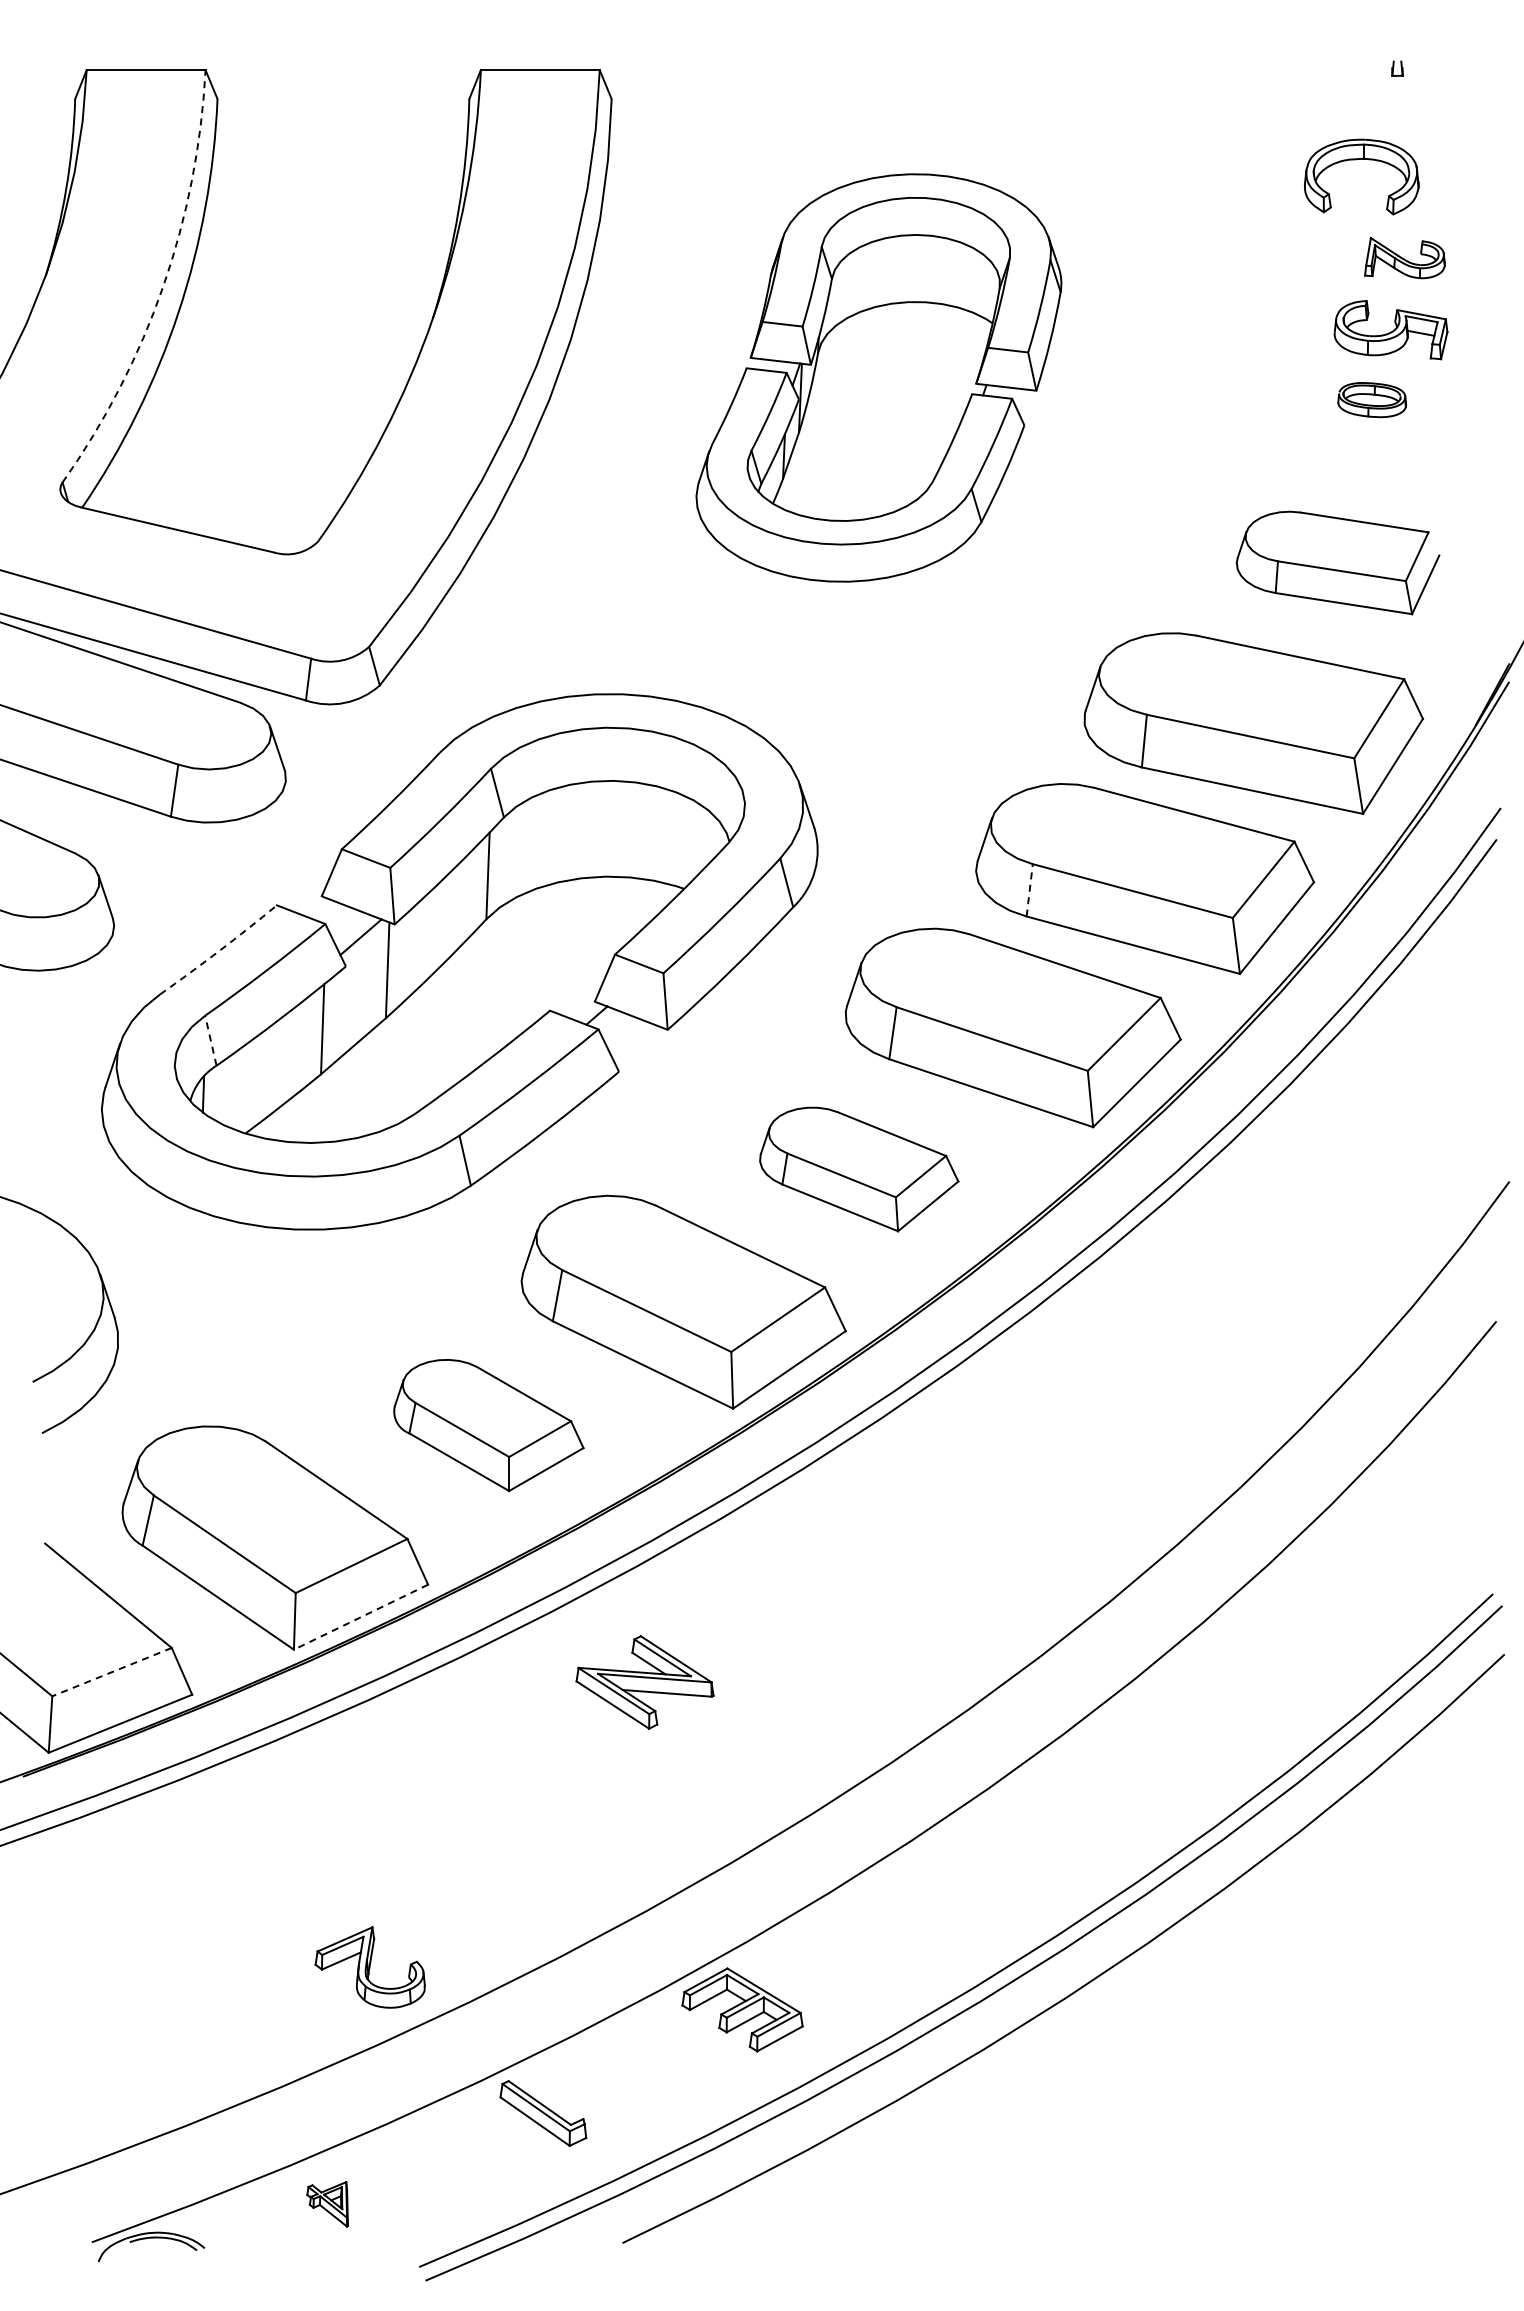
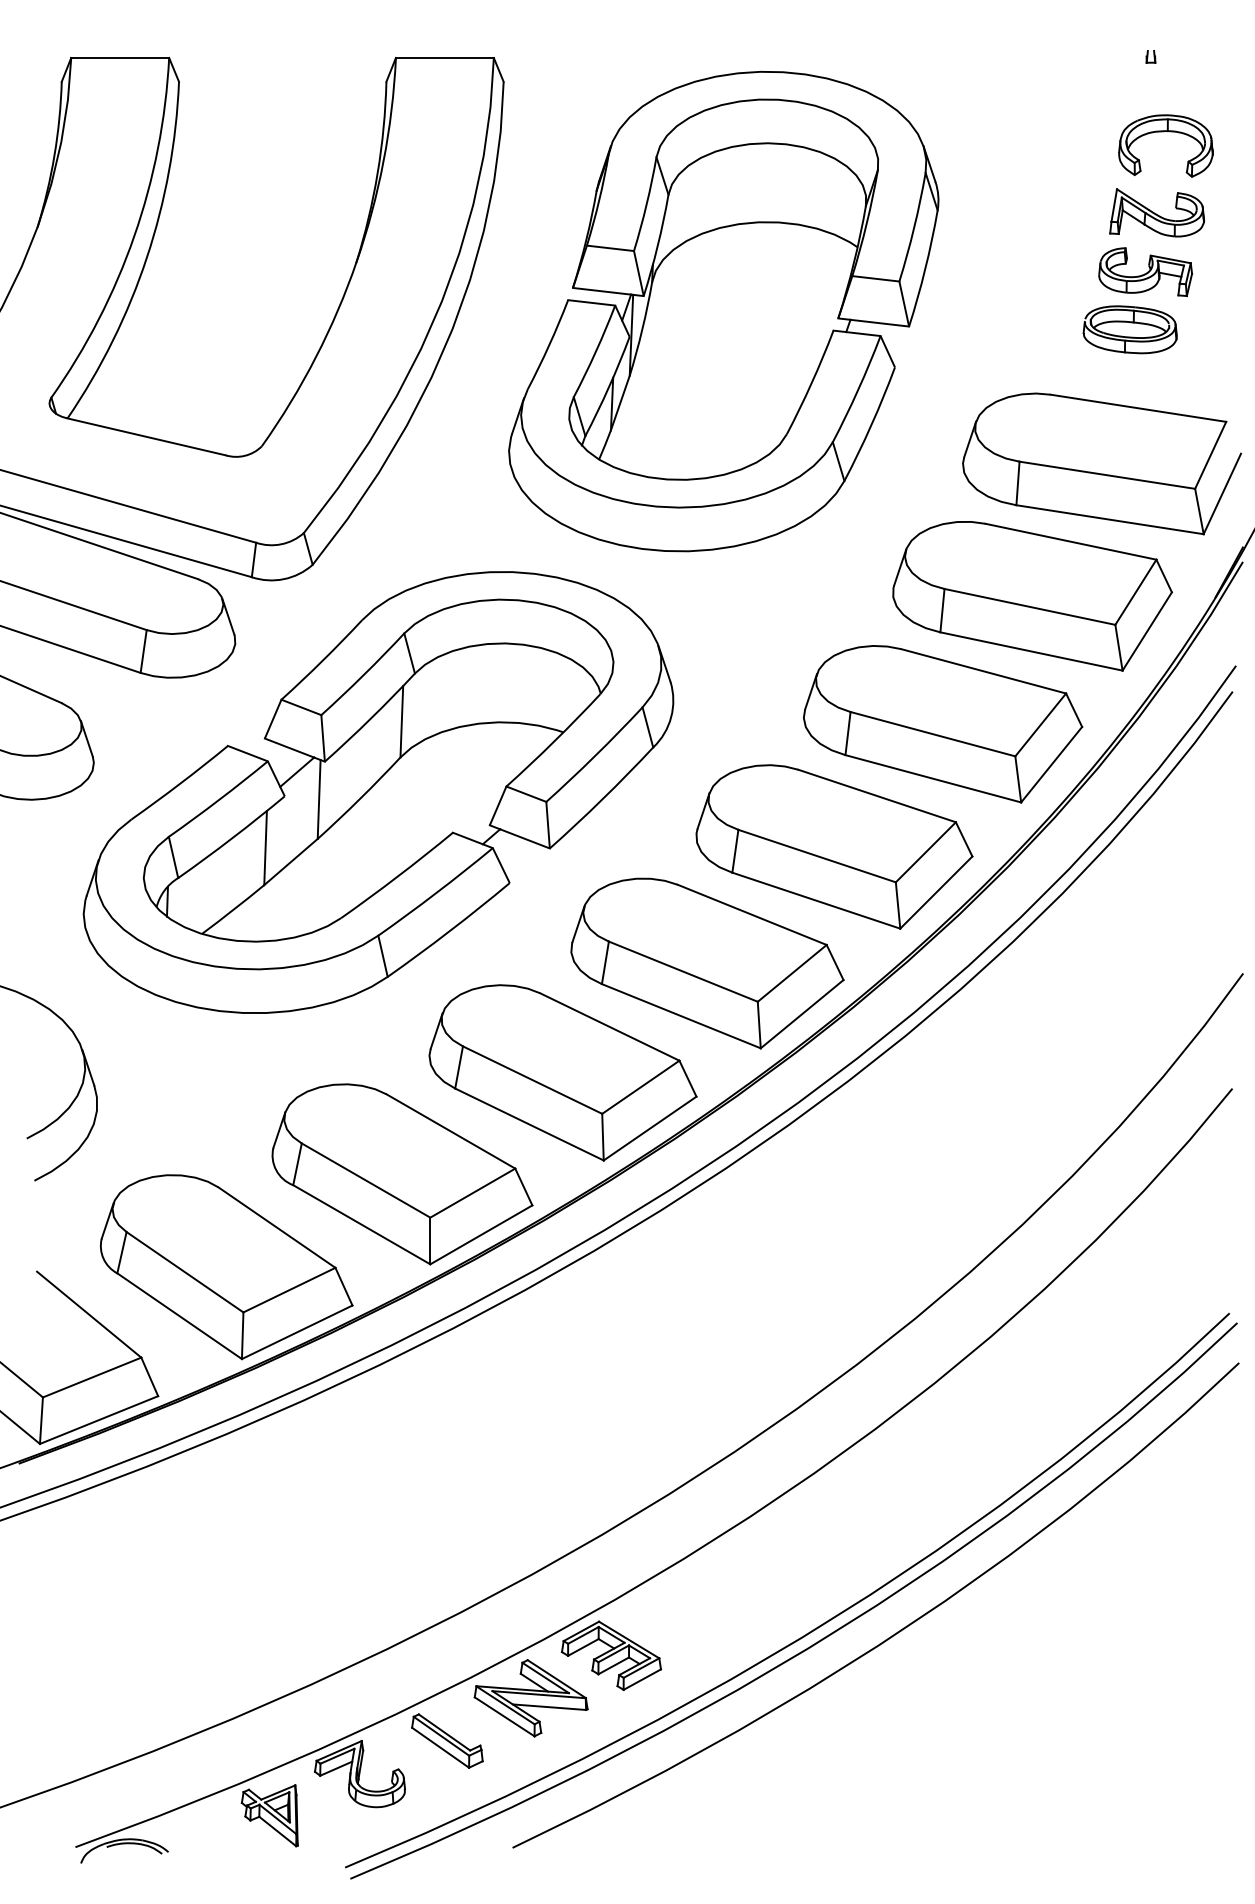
part: (1356, 160) -> (1161, 132), moved
part: (1404, 257) -> (1156, 212), size x1.43
arc: (163, 286) -> (134, 236), dashed -> solid
part: (878, 377) -> (723, 311), size x1.43
part: (1371, 399) -> (1129, 329), size x1.67
part: (1337, 562) -> (1101, 463), size x1.67
line: (1029, 889) -> (847, 732), dashed -> solid
arc: (219, 950) -> (180, 783), dashed -> solid
line: (210, 1040) -> (173, 857), dashed -> solid
part: (859, 1169) -> (707, 963), size x1.67
part: (488, 1425) -> (402, 1174), size x1.67
line: (361, 1617) -> (297, 1332), dashed -> solid
line: (111, 1672) -> (91, 1377), dashed -> solid
part: (644, 1682) -> (530, 1698), moved
part: (369, 1967) -> (359, 1774), moved
part: (327, 2204) -> (269, 1816), size x1.67

